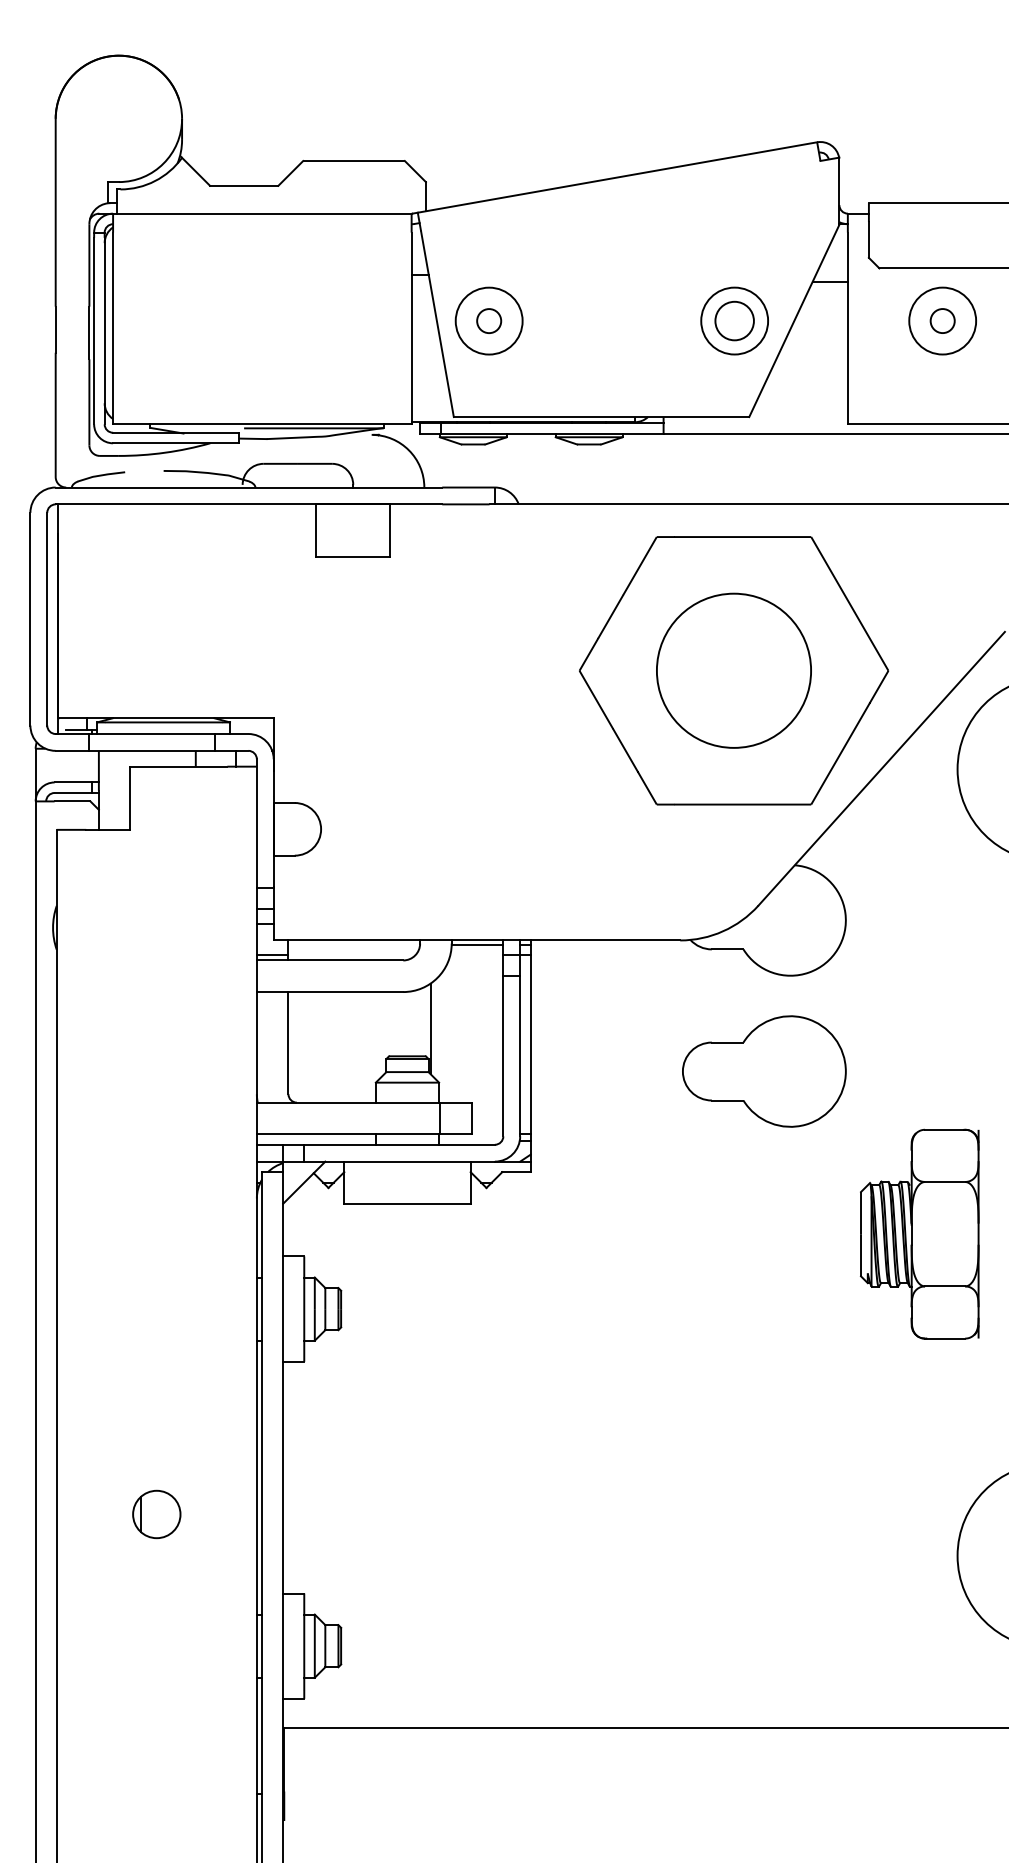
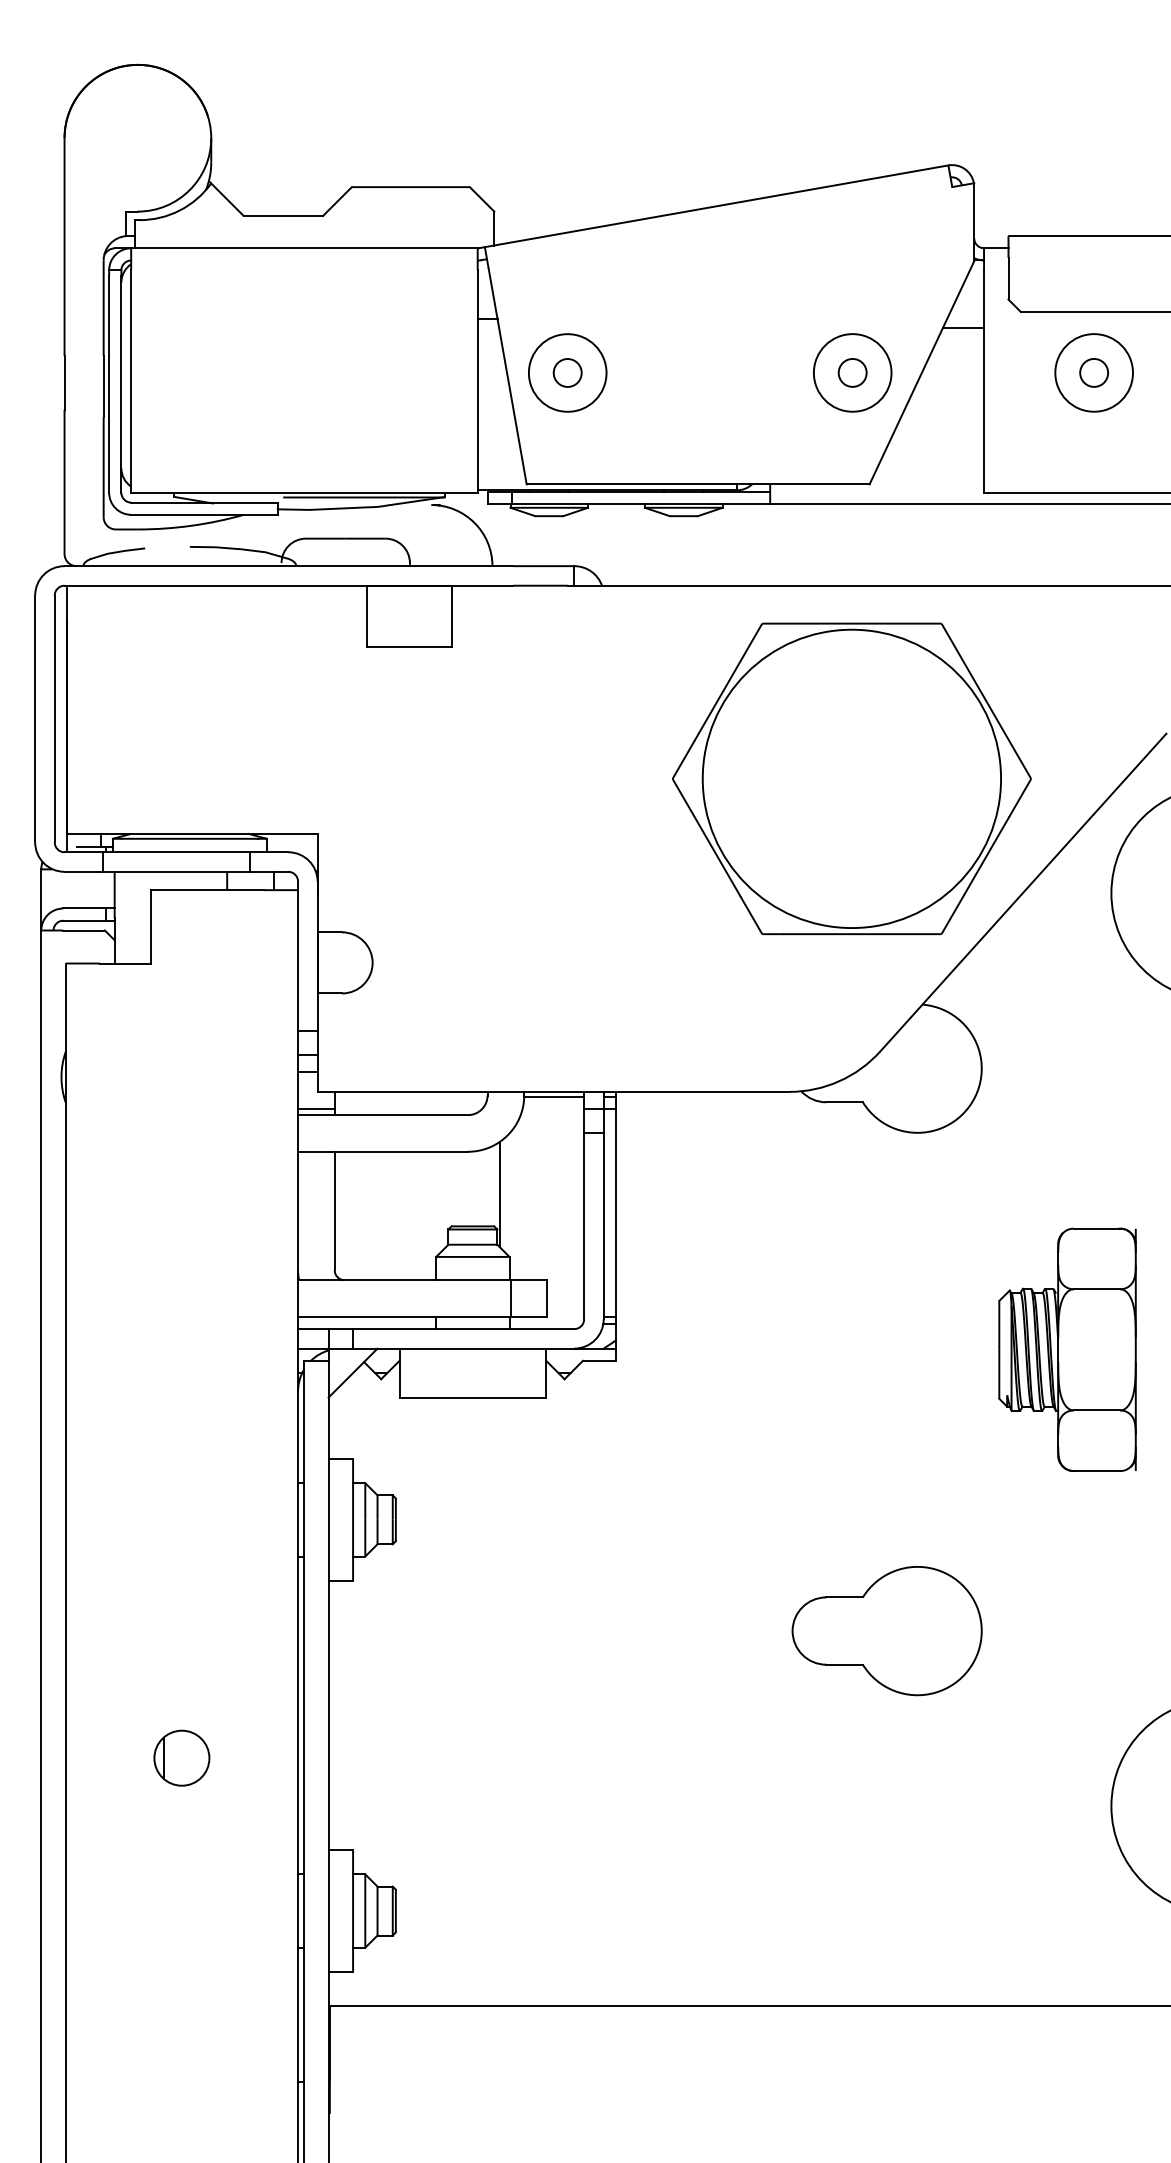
circle: (734, 320) -> (852, 372), size x0.62
circle: (733, 670) -> (851, 778), size x1.67
part: (763, 1071) -> (886, 1631), moved
part: (919, 1233) -> (1067, 1349), moved

